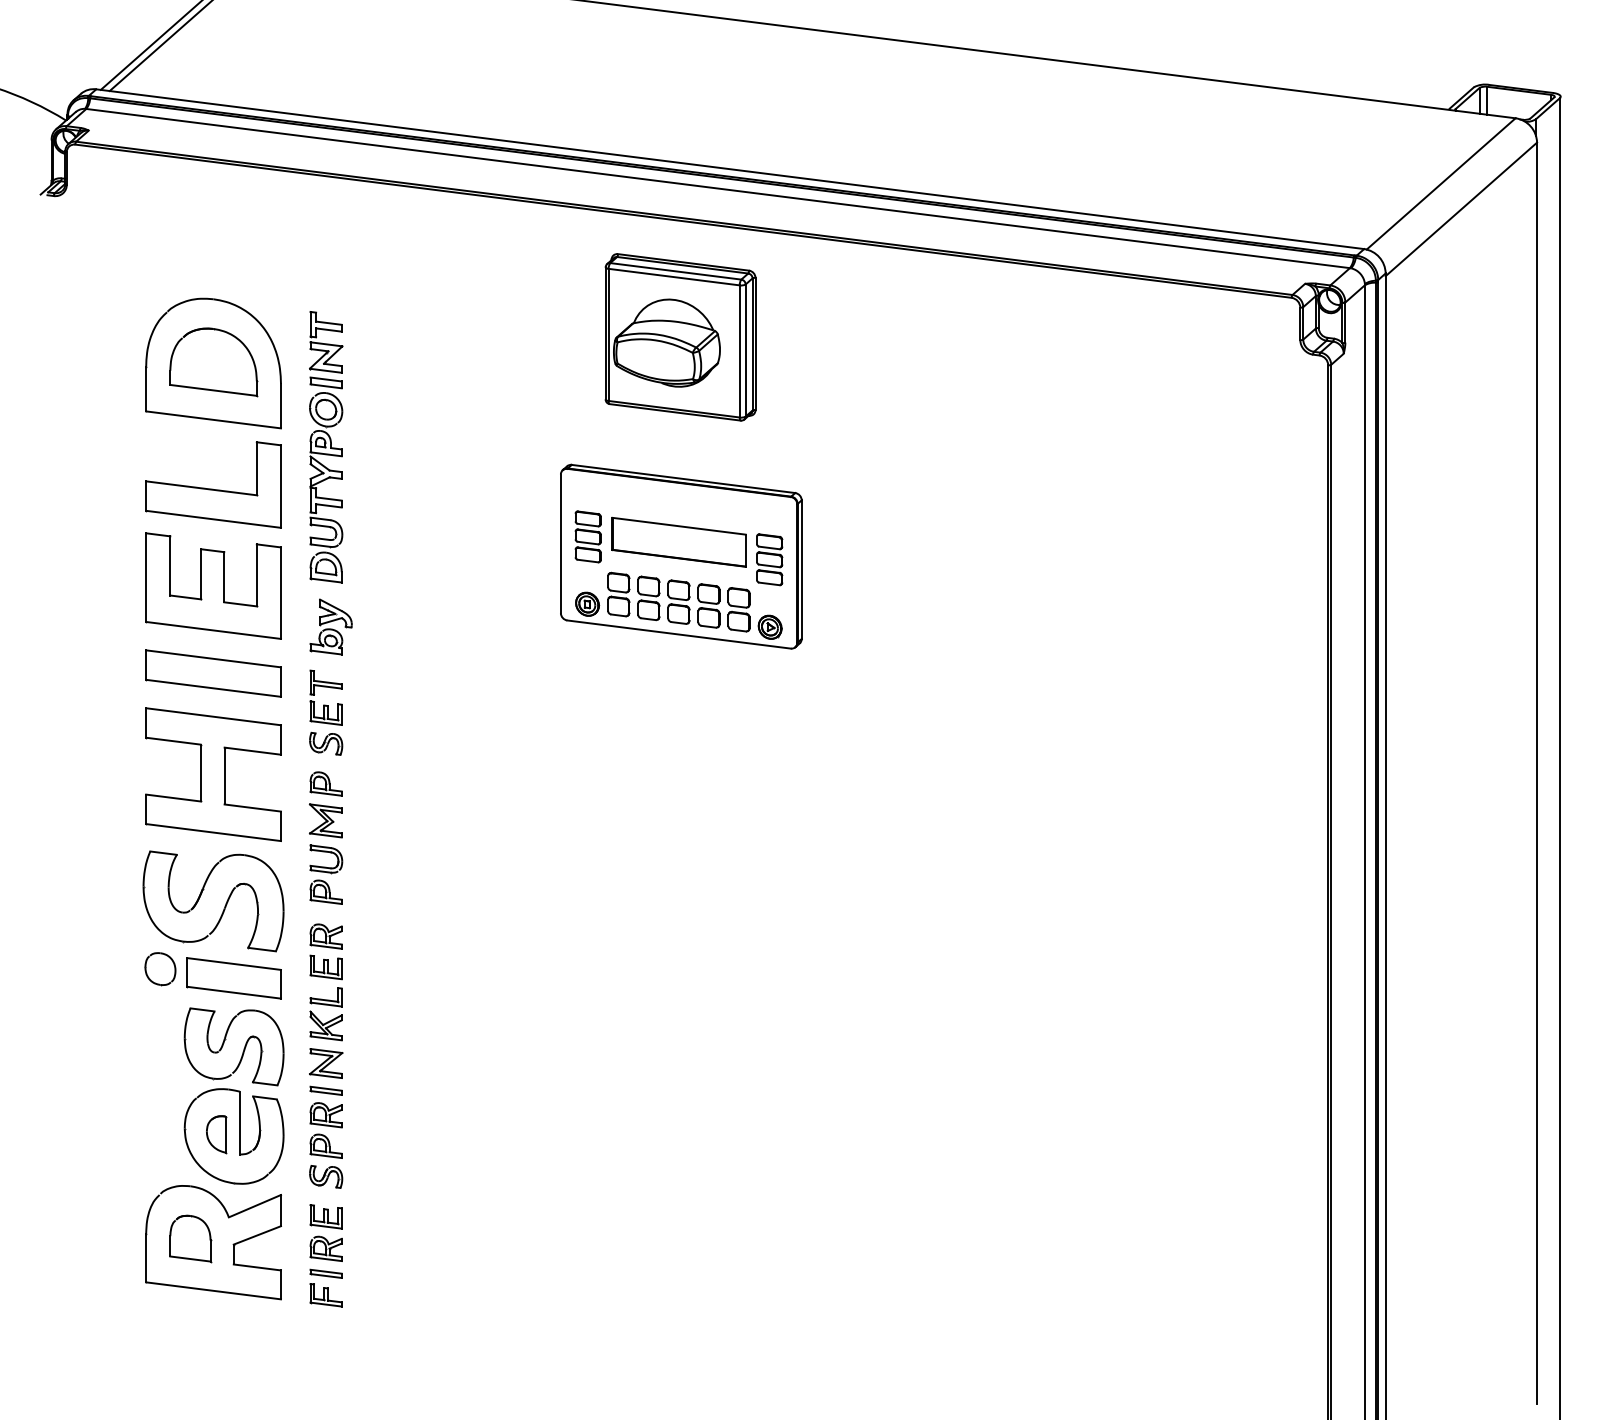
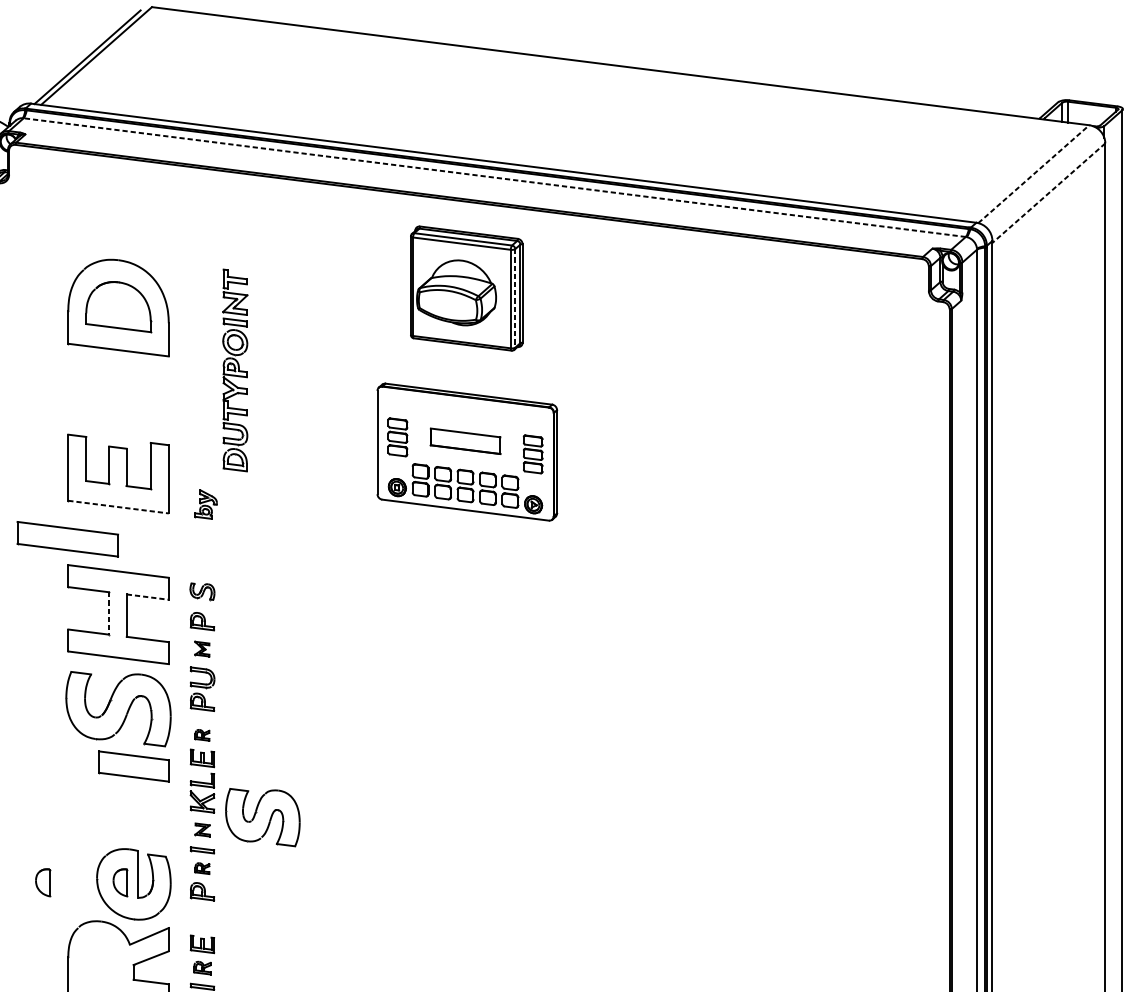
line: (1441, 183) -> (1034, 173), solid -> dashed
line: (718, 188) -> (495, 177), solid -> dashed
line: (1461, 209) -> (1048, 193), solid -> dashed
line: (745, 351) -> (515, 299), solid -> dashed
part: (326, 447) -> (235, 370), moved
part: (213, 484) -> (118, 398), removed
part: (678, 541) -> (465, 440), size x0.7
part: (330, 626) -> (205, 504), size x0.7
line: (213, 630) -> (118, 507), solid -> dashed
part: (213, 673) -> (67, 539), moved
part: (325, 704) -> (201, 562), removed
line: (253, 751) -> (148, 597), solid -> dashed
line: (200, 773) -> (108, 613), solid -> dashed
part: (325, 820) -> (201, 648), size x0.6
part: (325, 936) -> (201, 735), size x0.6
part: (160, 969) -> (78, 759), removed
part: (233, 1046) -> (262, 817), moved
part: (326, 1063) -> (202, 829), size x0.6
part: (325, 1115) -> (201, 868), size x0.6
part: (112, 1134) -> (43, 882), added
part: (326, 1176) -> (202, 914), removed
part: (190, 1238) -> (101, 960), removed
part: (325, 1248) -> (201, 967), size x0.7

